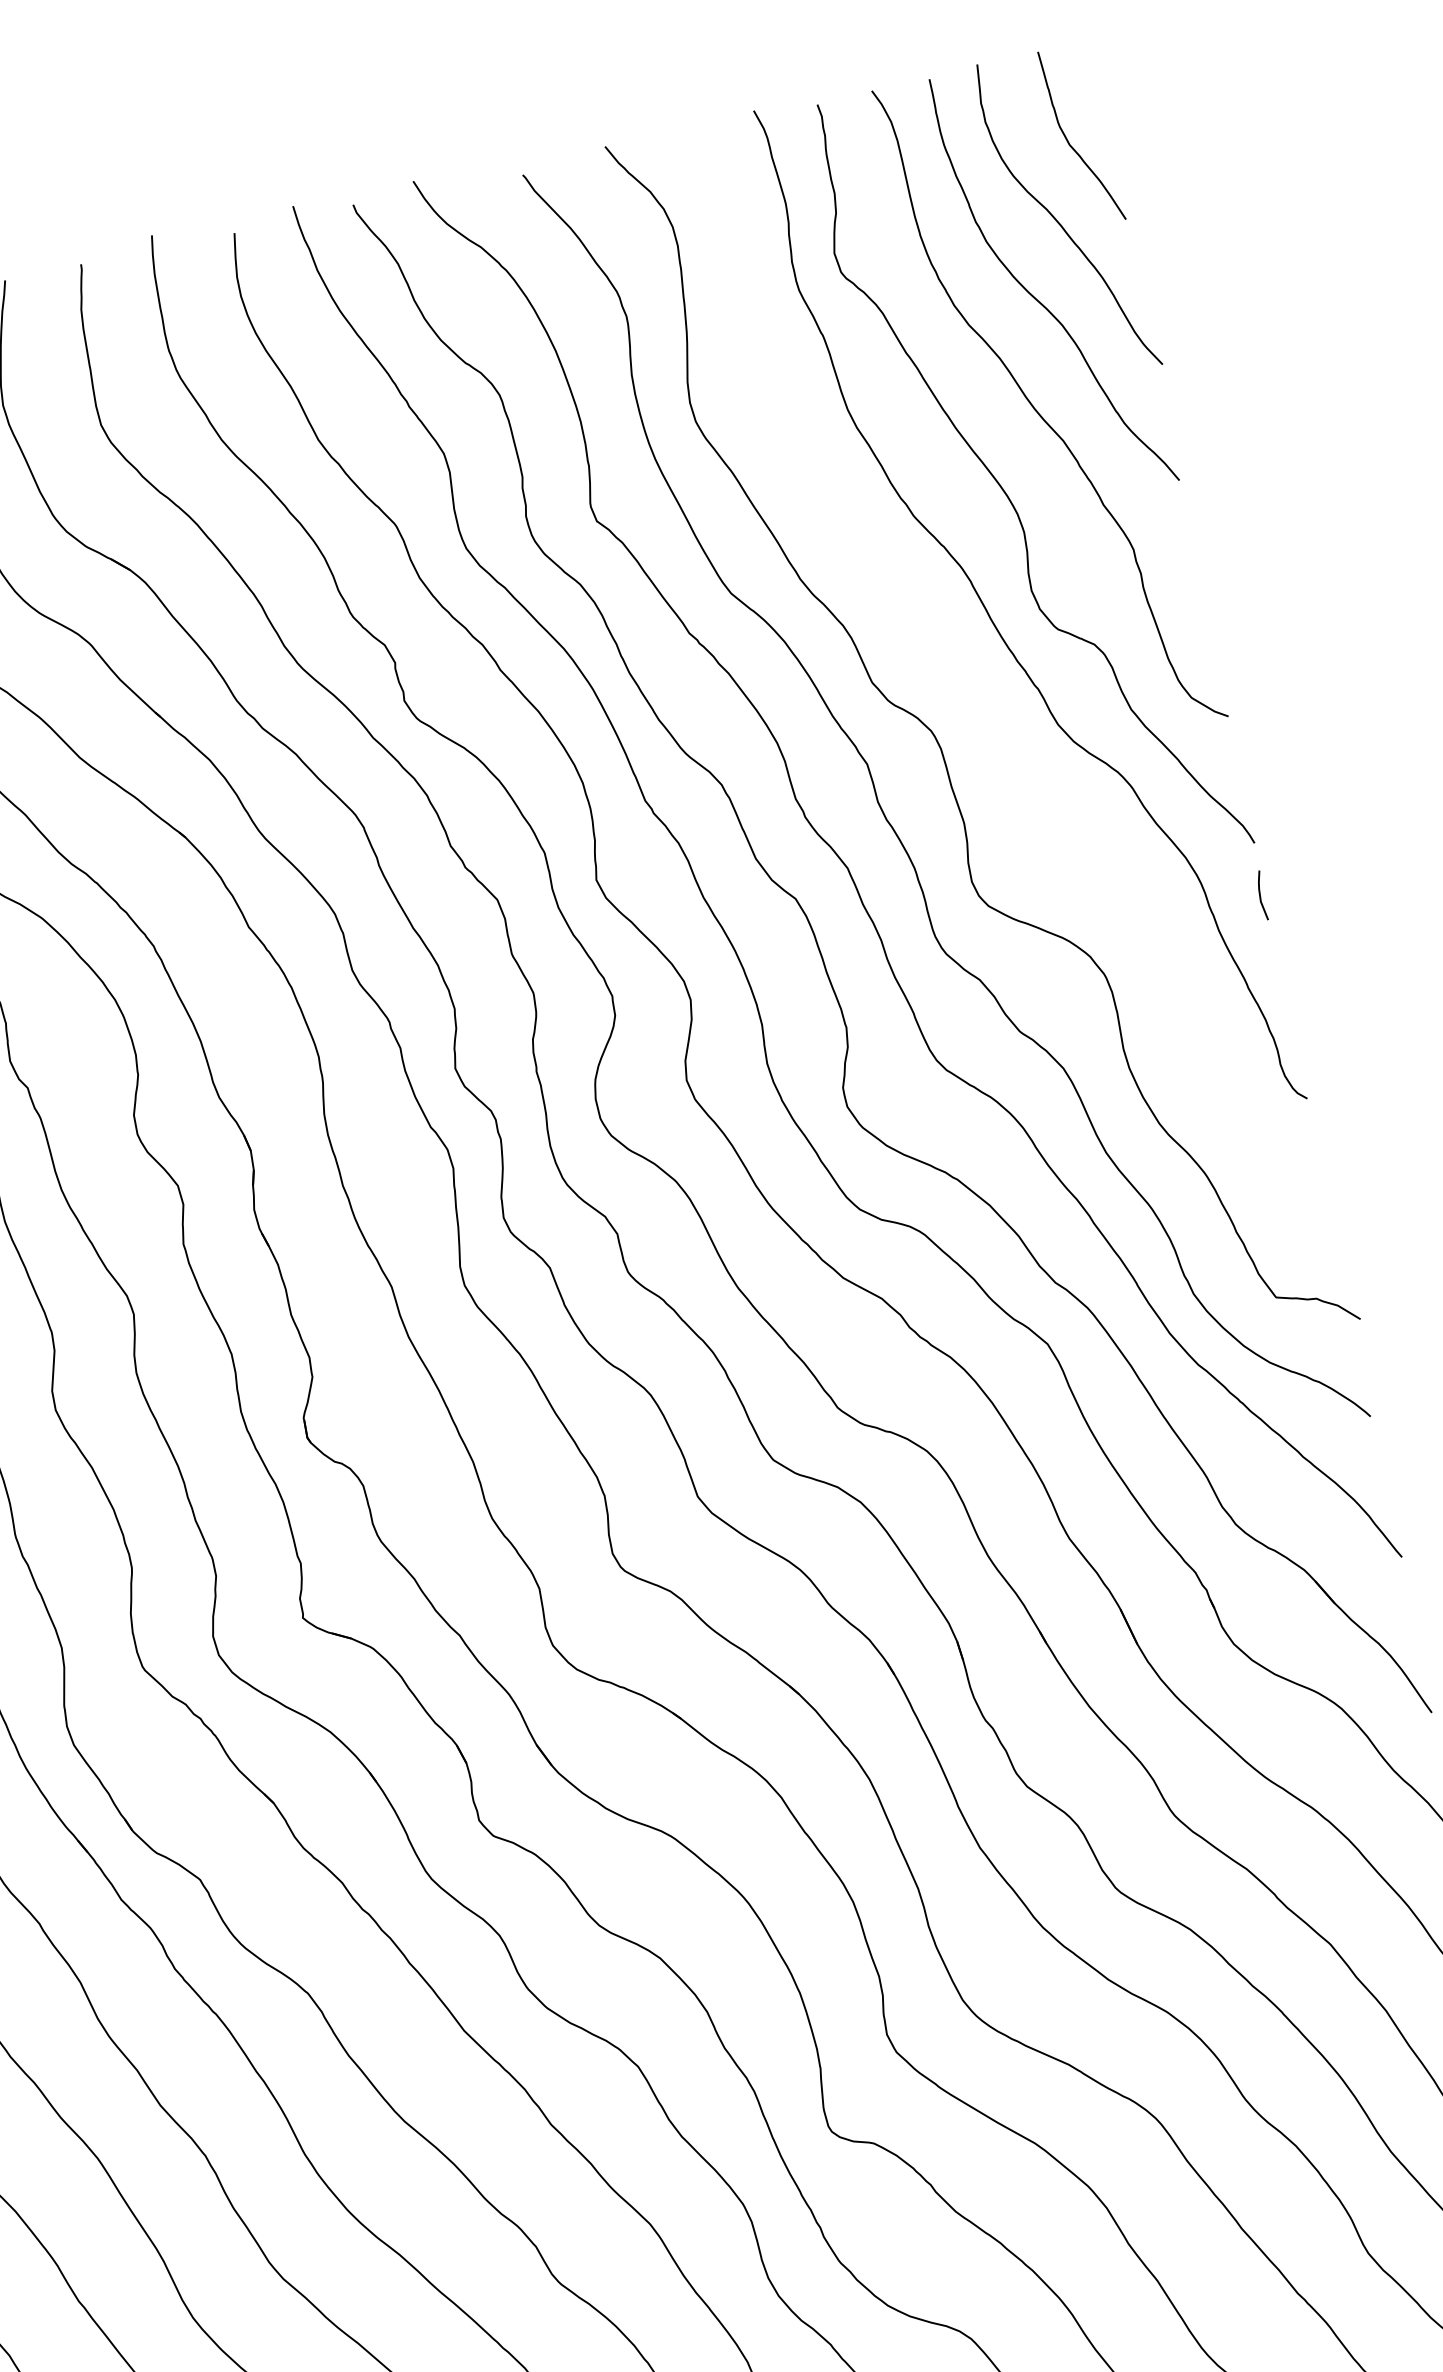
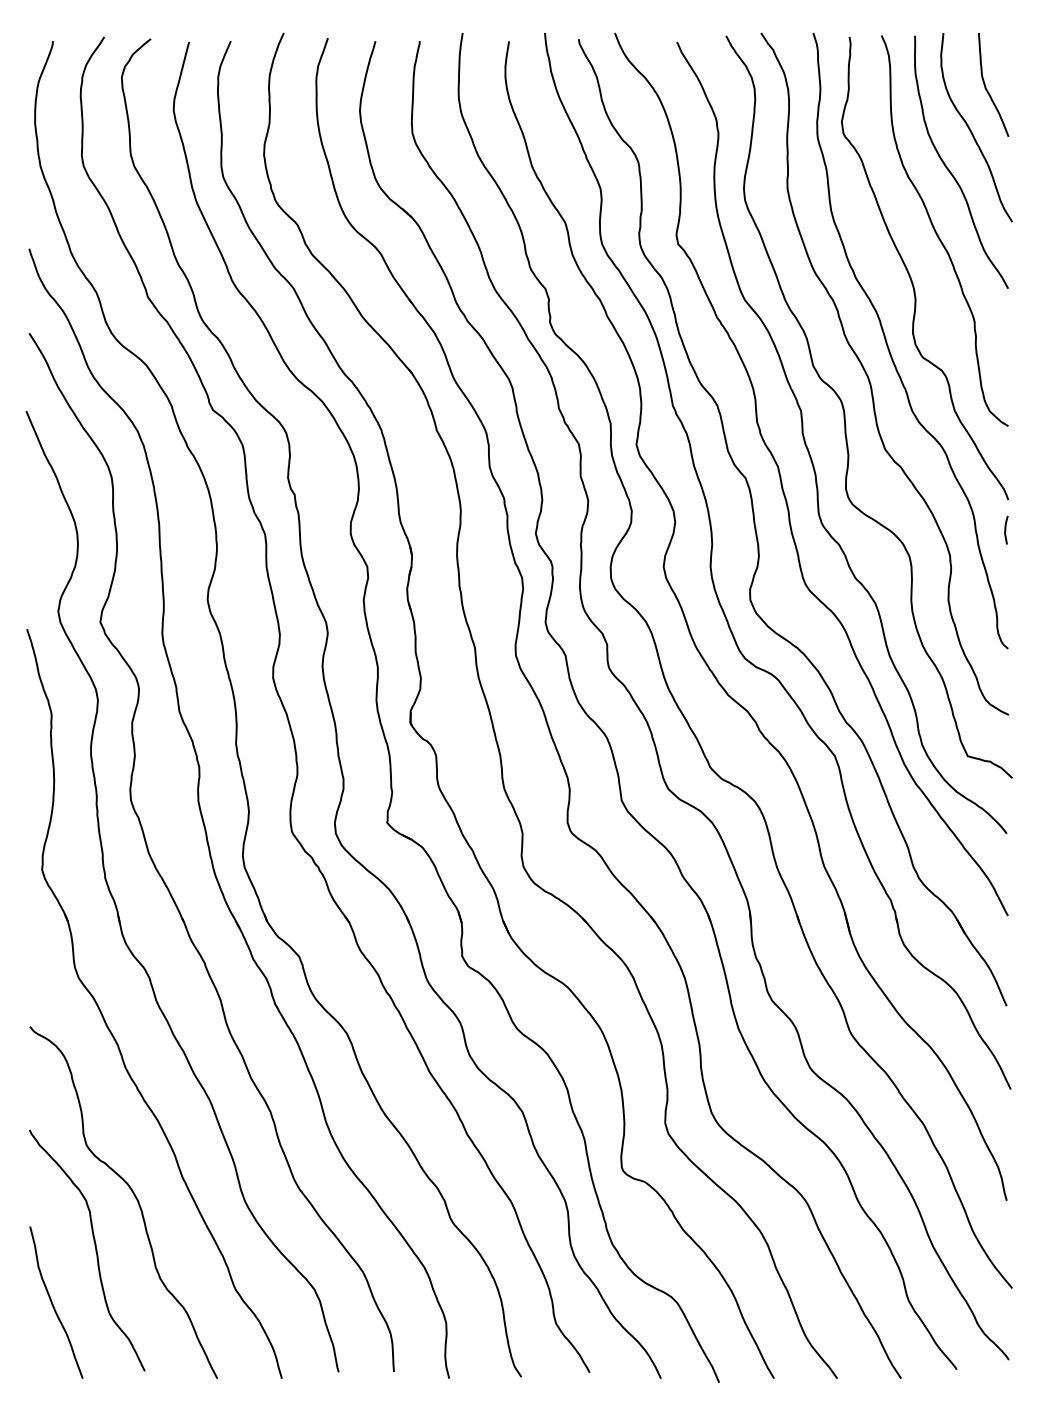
curve: (972, 682) -> (869, 377), added

